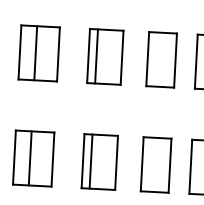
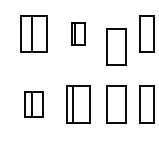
part: (105, 56) -> (78, 33), size x0.6
part: (161, 59) -> (116, 46), moved
part: (33, 158) -> (33, 104), size x0.7

